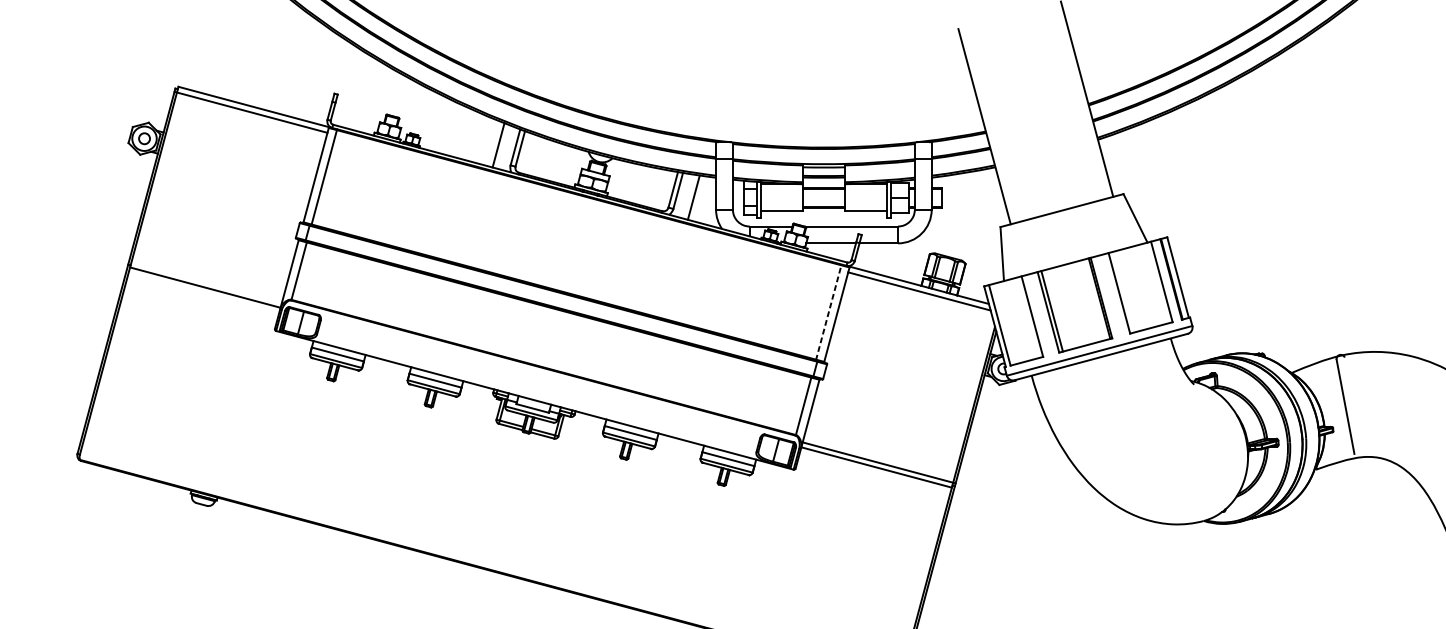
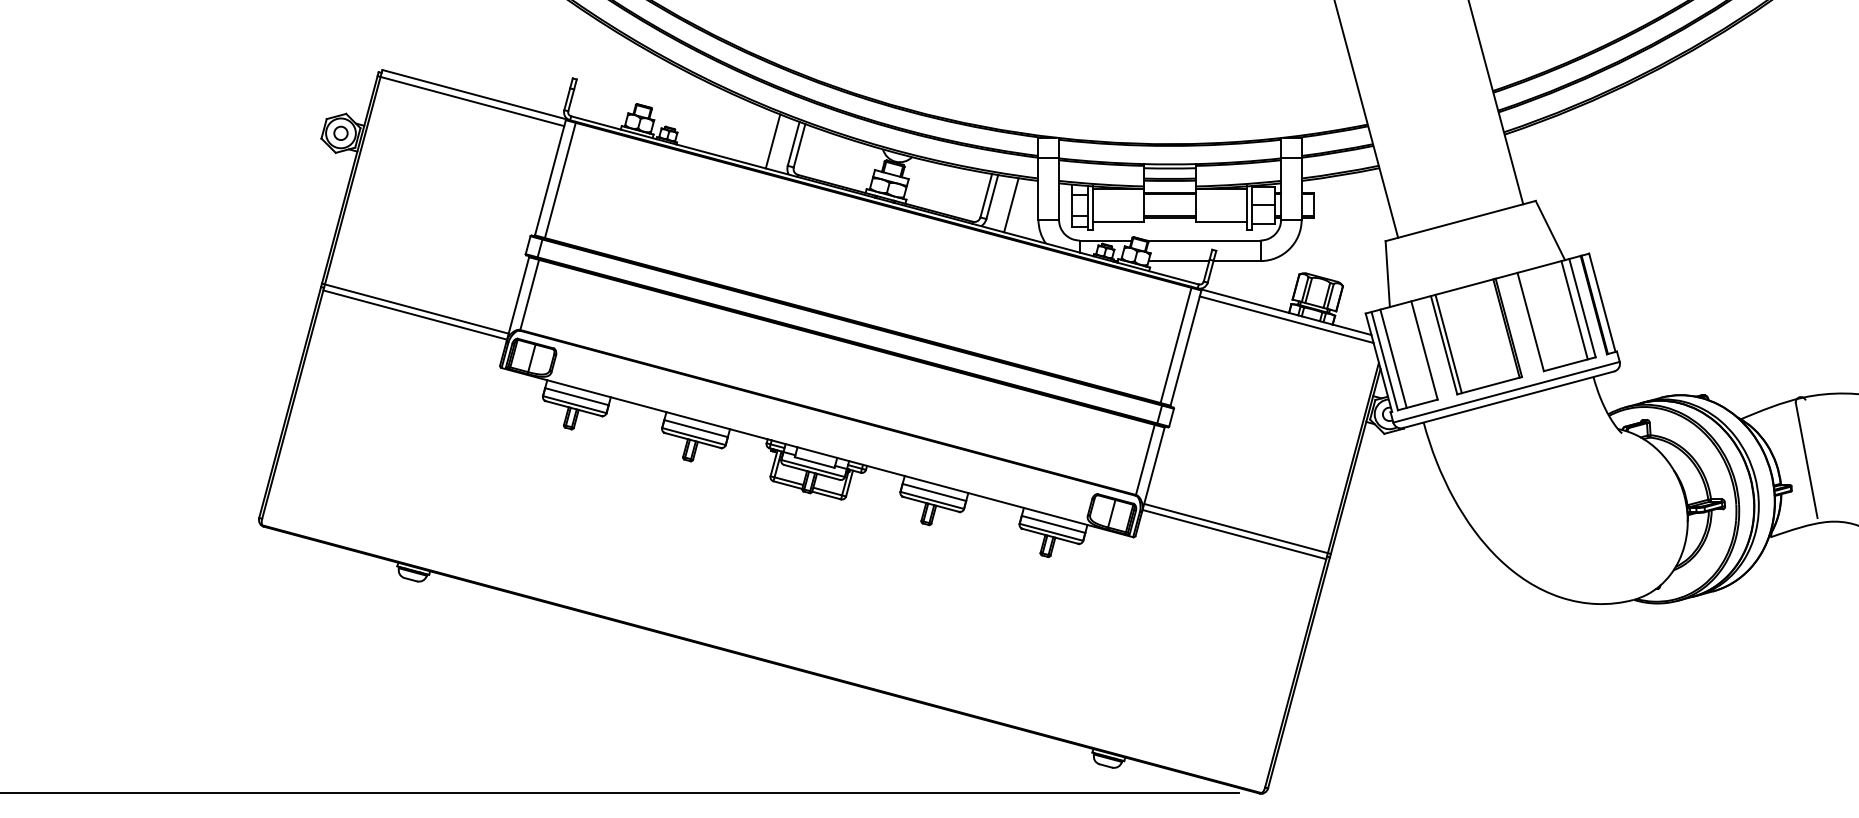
line: (205, 282) -> (415, 308), added
line: (1155, 283) -> (1574, 310), added
line: (829, 312) -> (1176, 345), dashed -> solid
line: (1006, 323) -> (1393, 358), added

